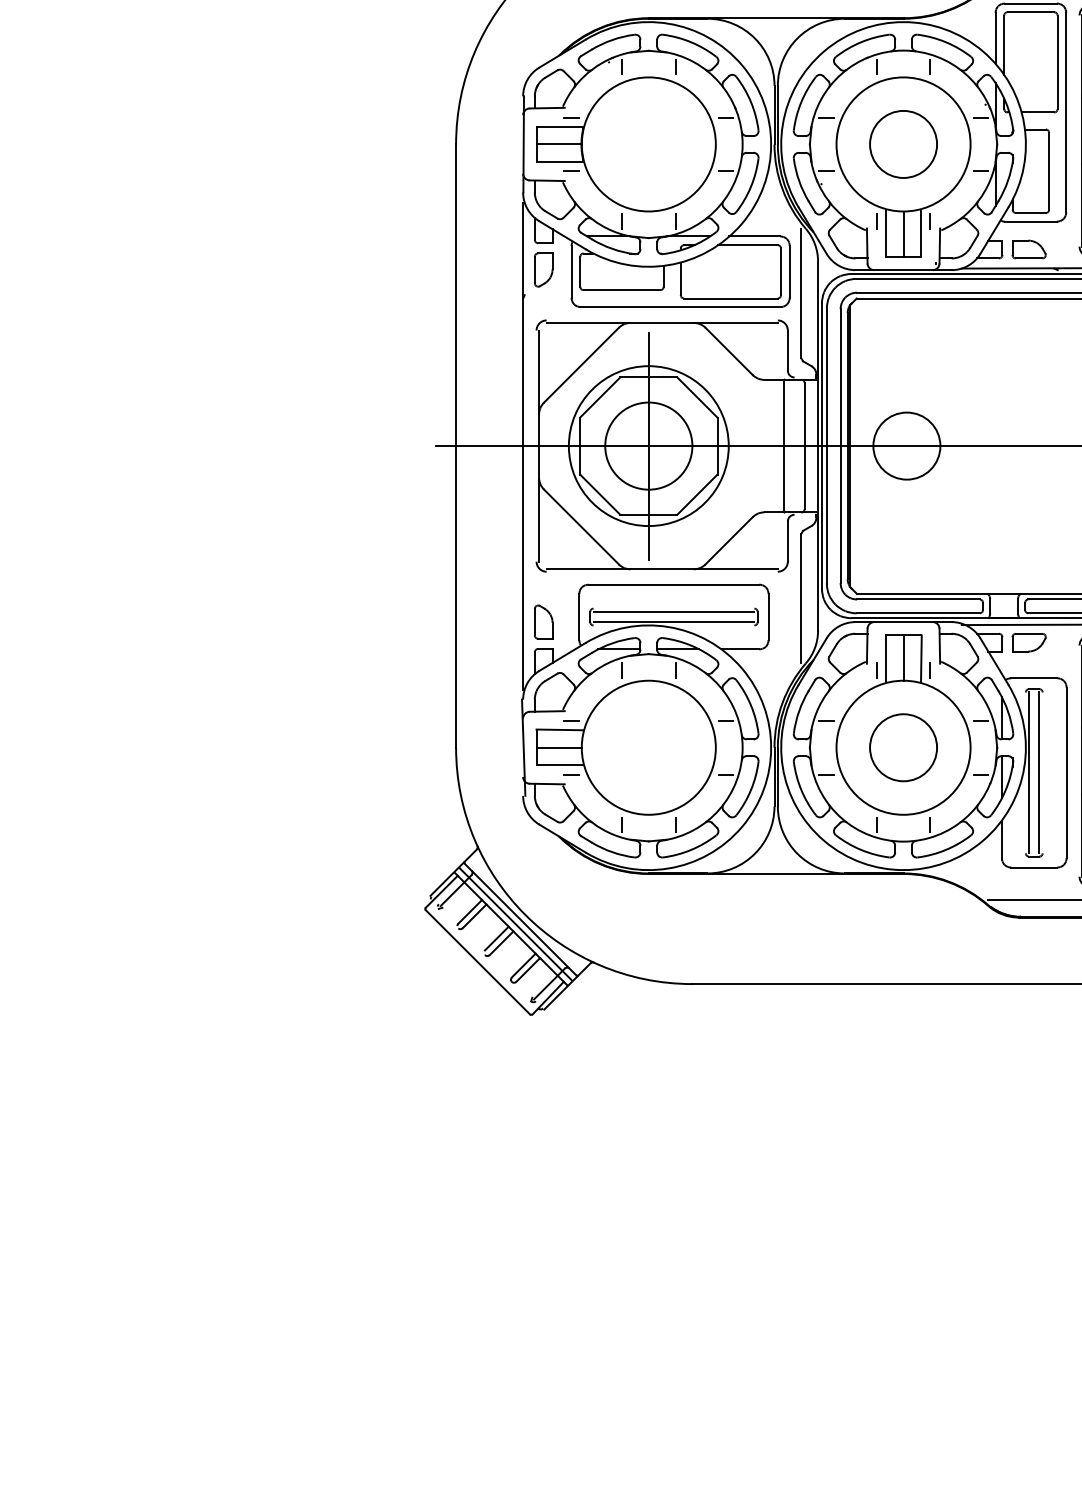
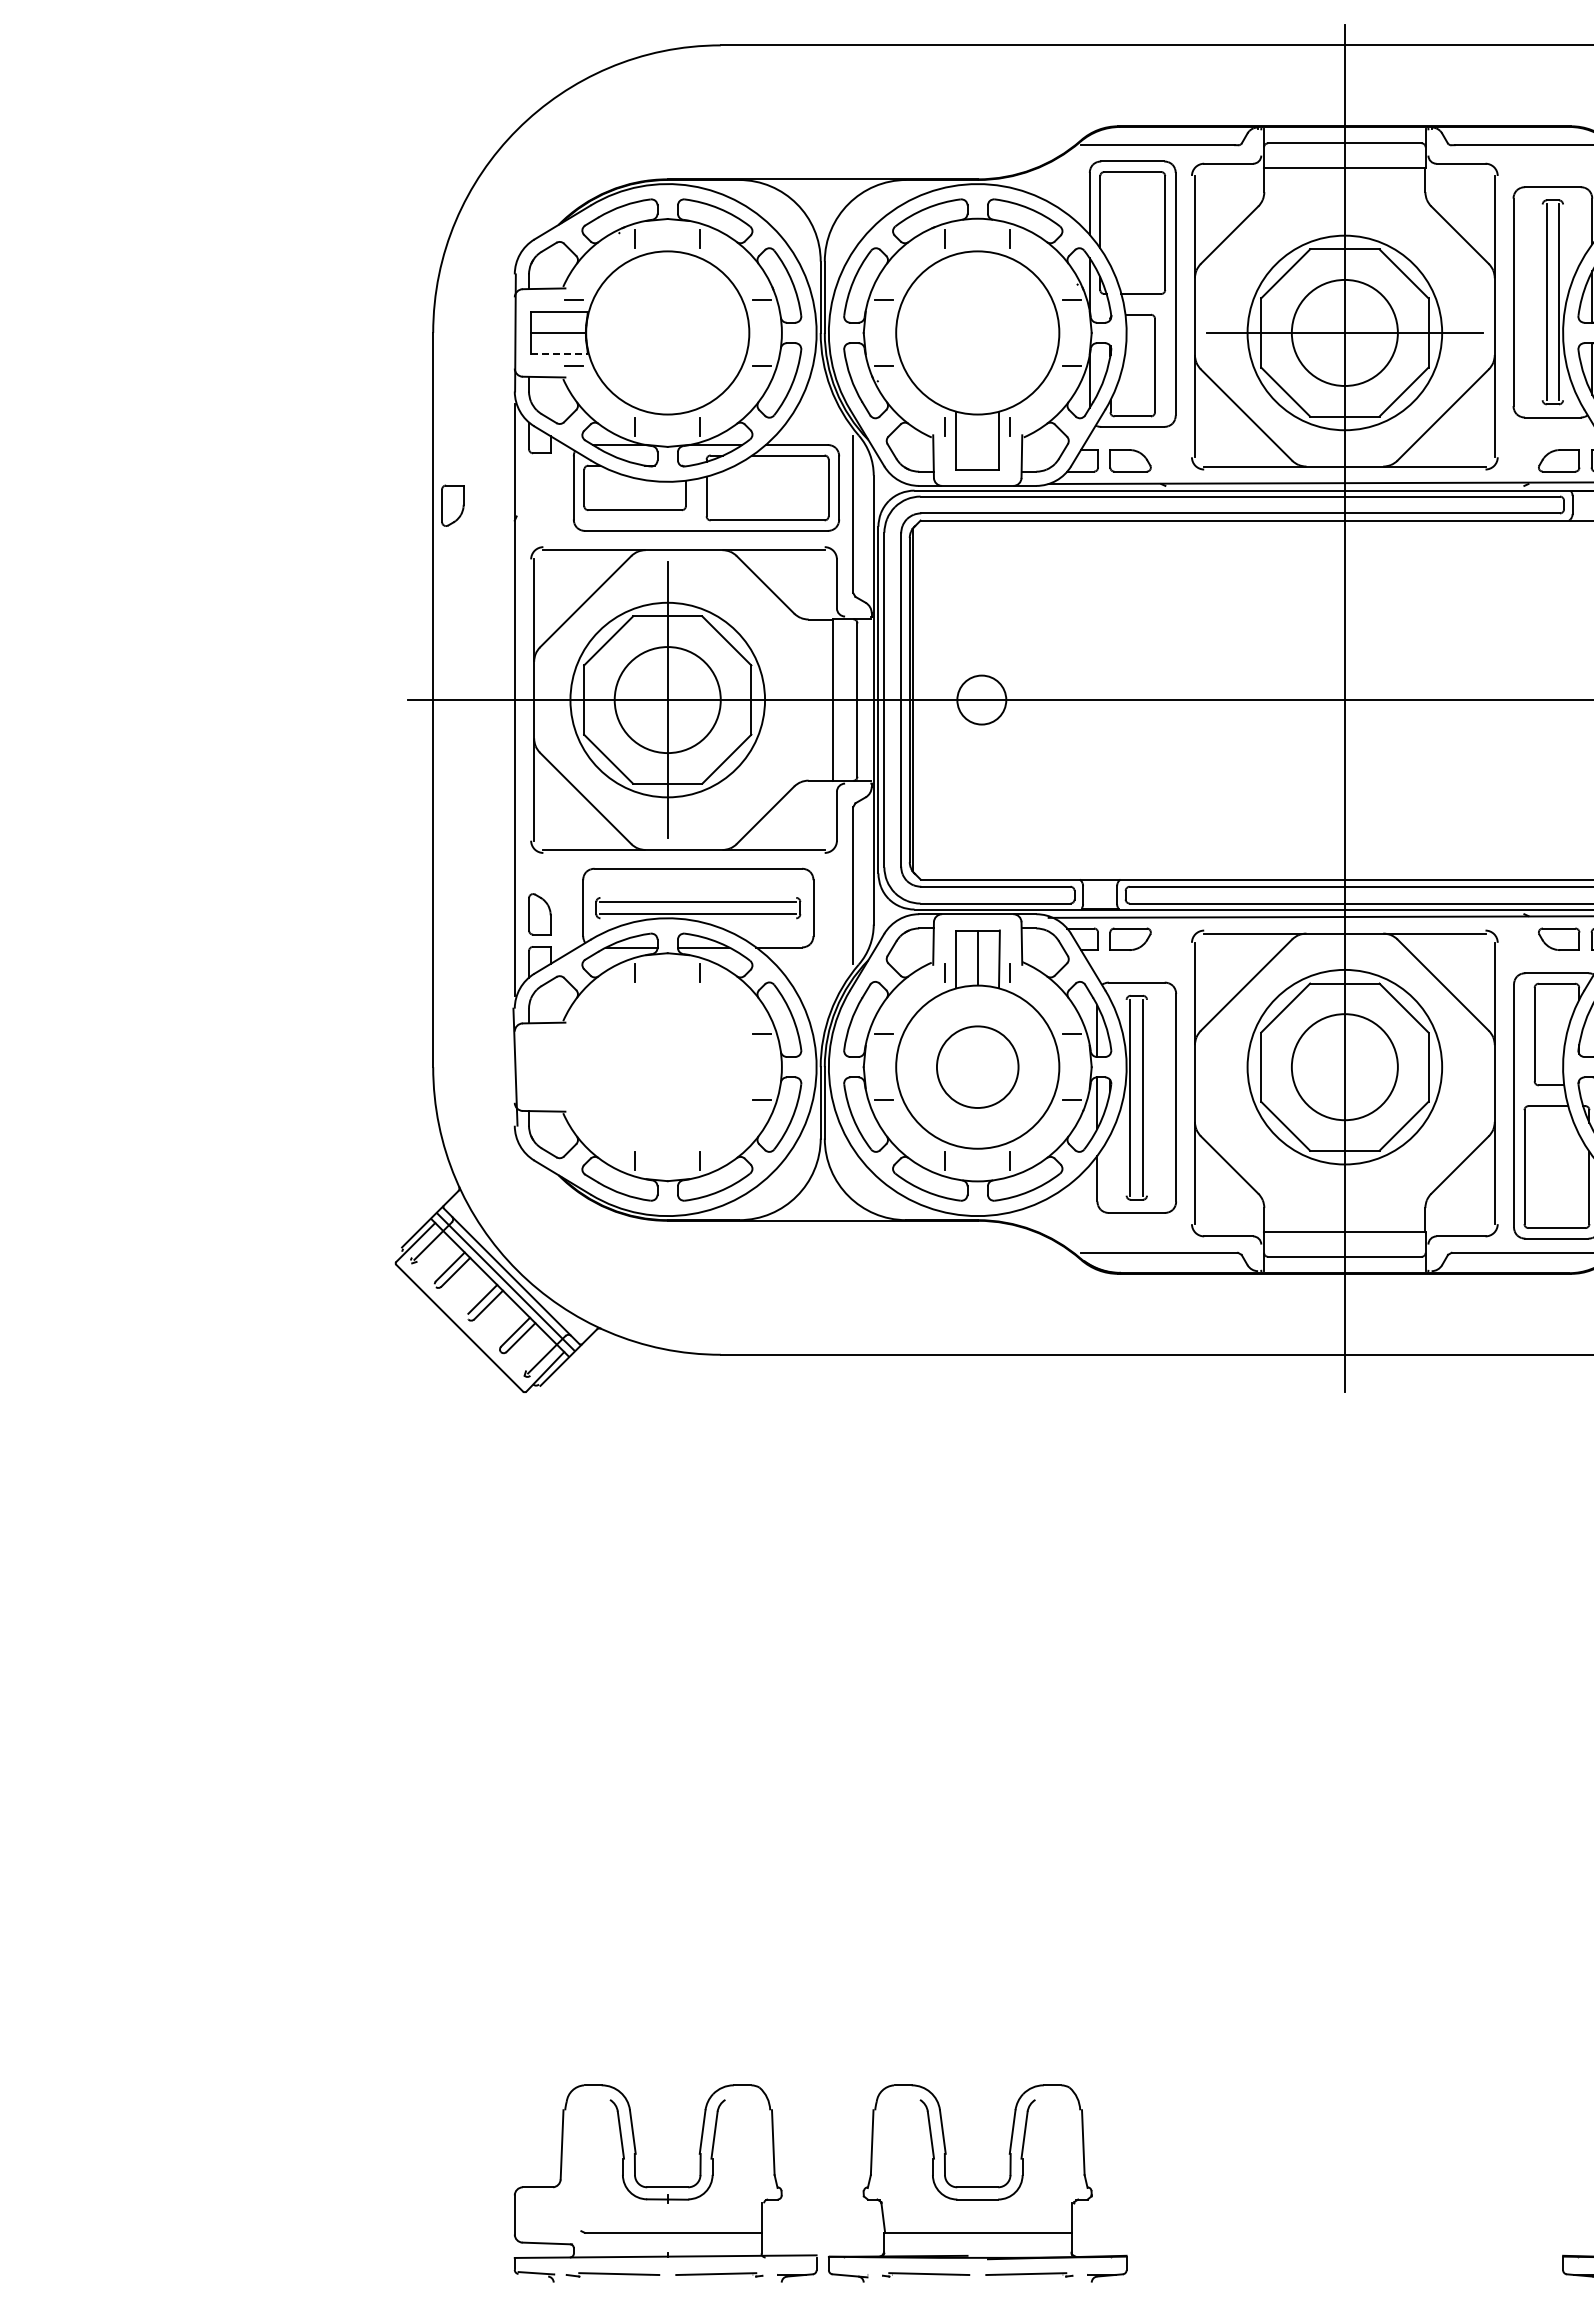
circle: (903, 144) -> (977, 332), removed
line: (559, 161) -> (559, 353), solid -> dashed
line: (903, 233) -> (977, 441), removed
part: (543, 269) -> (452, 505), moved
circle: (906, 445) -> (981, 699), size x0.6
part: (626, 747) -> (640, 1066), removed

